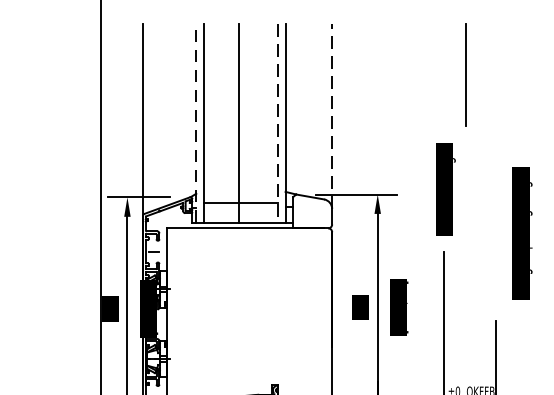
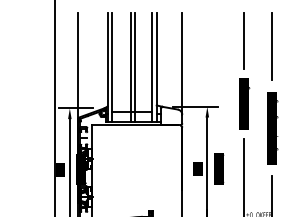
line: (465, 73) -> (243, 40), moved
line: (496, 84) -> (272, 46), added
line: (332, 117) -> (182, 64), dashed -> solid
line: (195, 122) -> (107, 67), dashed -> solid
line: (246, 122) -> (135, 67), added
line: (277, 122) -> (152, 67), dashed -> solid
text: (521, 233) -> (272, 128), moved

